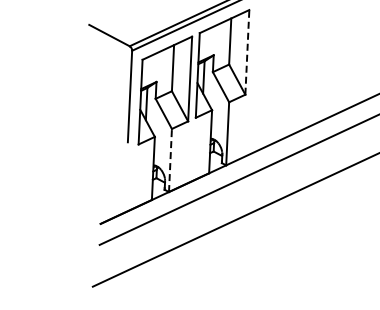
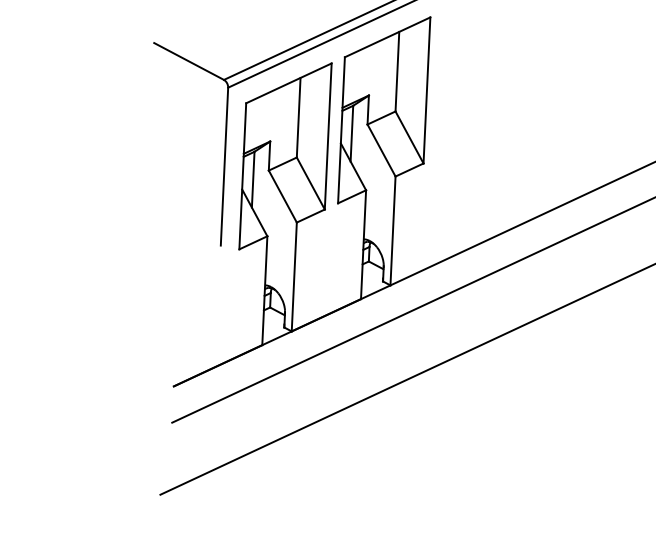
line: (247, 51) -> (427, 88), dashed -> solid
line: (170, 160) -> (294, 276), dashed -> solid

